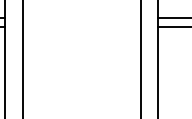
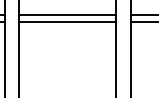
line: (81, 17) -> (67, 14), added
line: (81, 26) -> (67, 21), added

